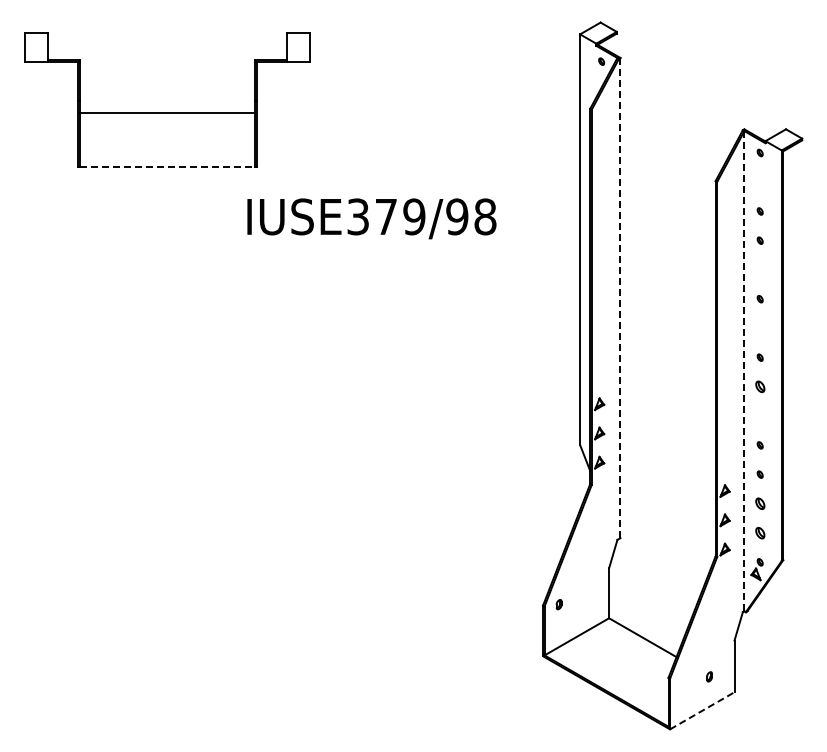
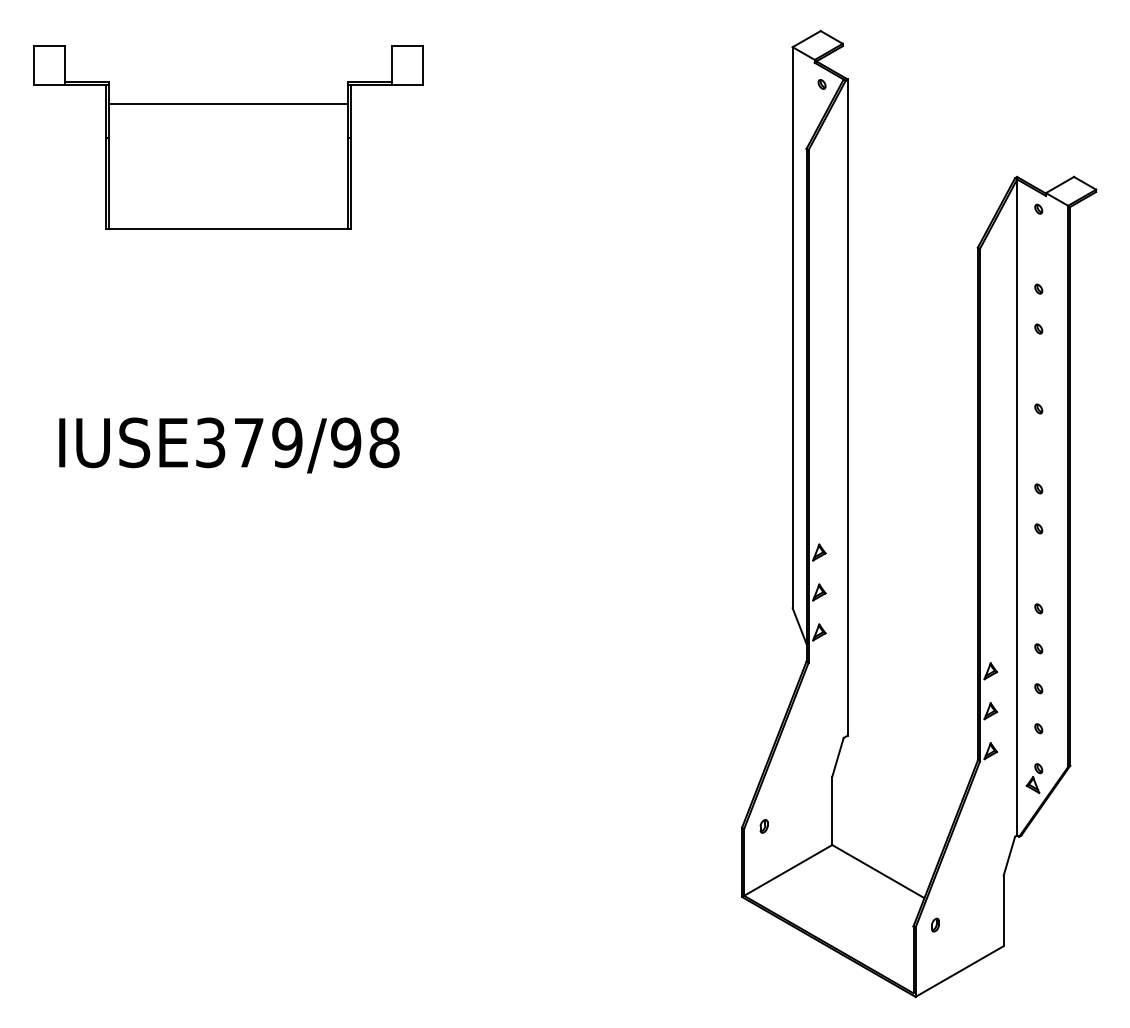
line: (166, 113) -> (227, 104), moved
line: (167, 167) -> (228, 229), dashed -> solid
text: (371, 218) -> (228, 444), moved
line: (620, 298) -> (847, 408), dashed -> solid
line: (744, 371) -> (1017, 507), dashed -> solid
part: (759, 386) -> (1037, 528), size x0.62
part: (759, 503) -> (1037, 688), size x0.62
part: (759, 532) -> (1037, 727), size x0.62
part: (709, 676) -> (935, 924), moved
line: (702, 710) -> (959, 971), dashed -> solid

